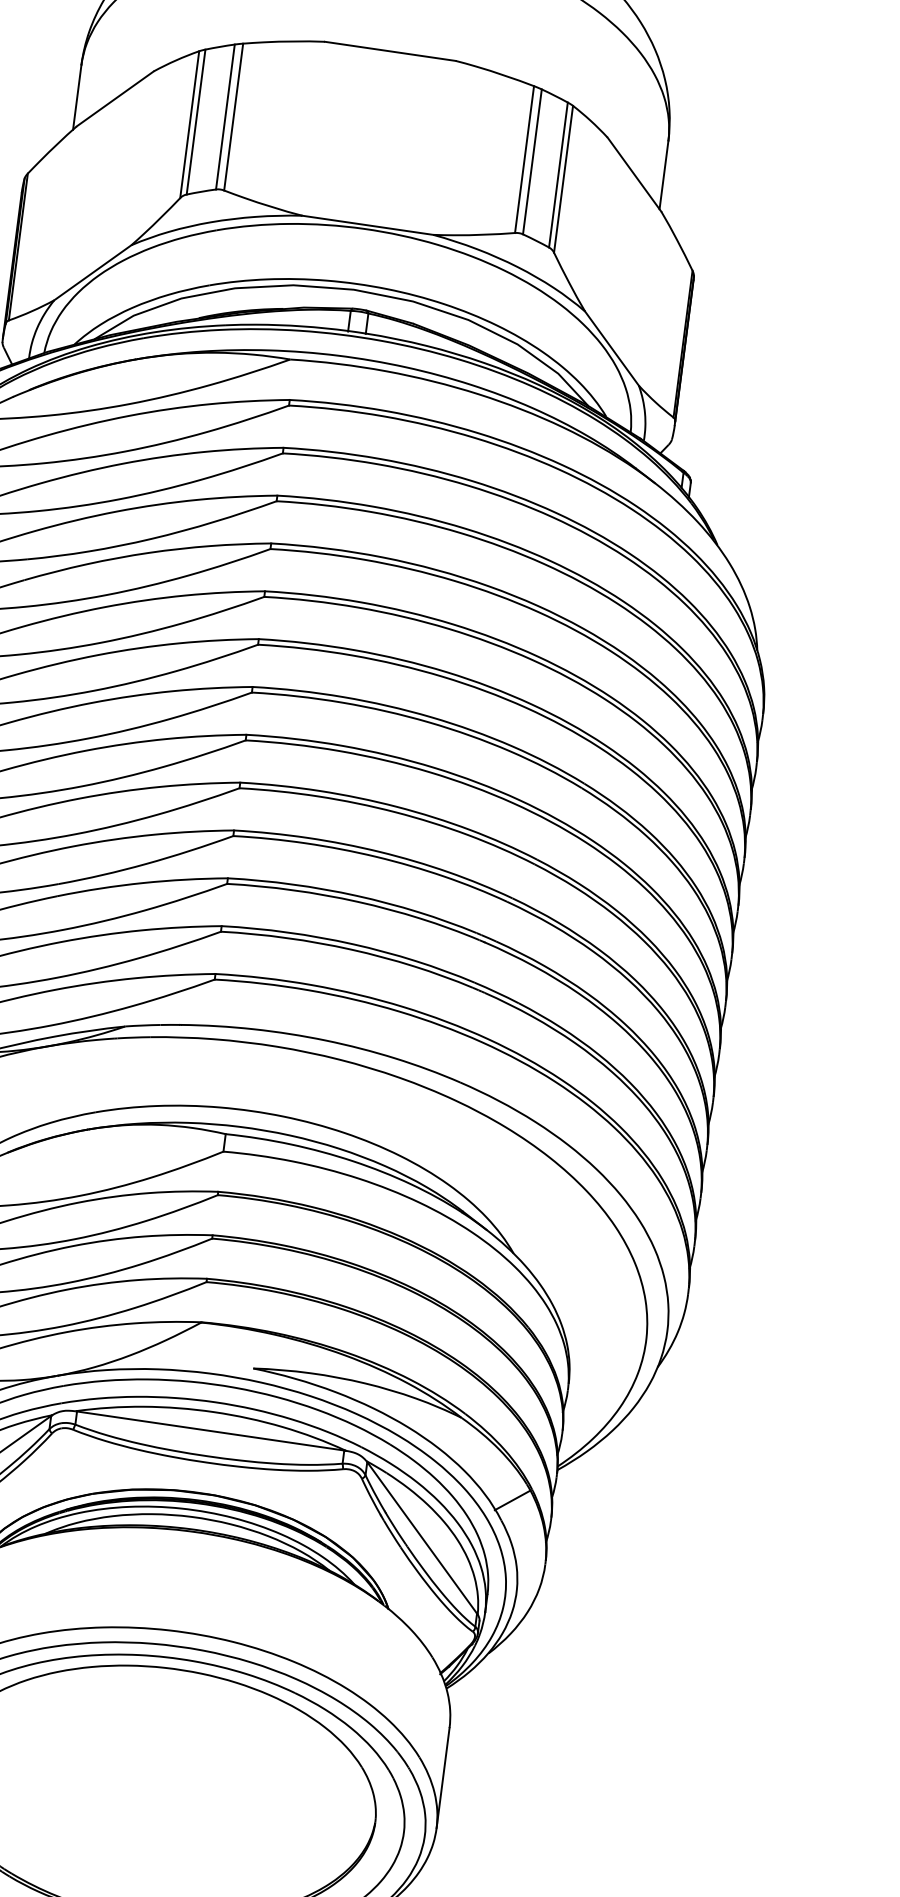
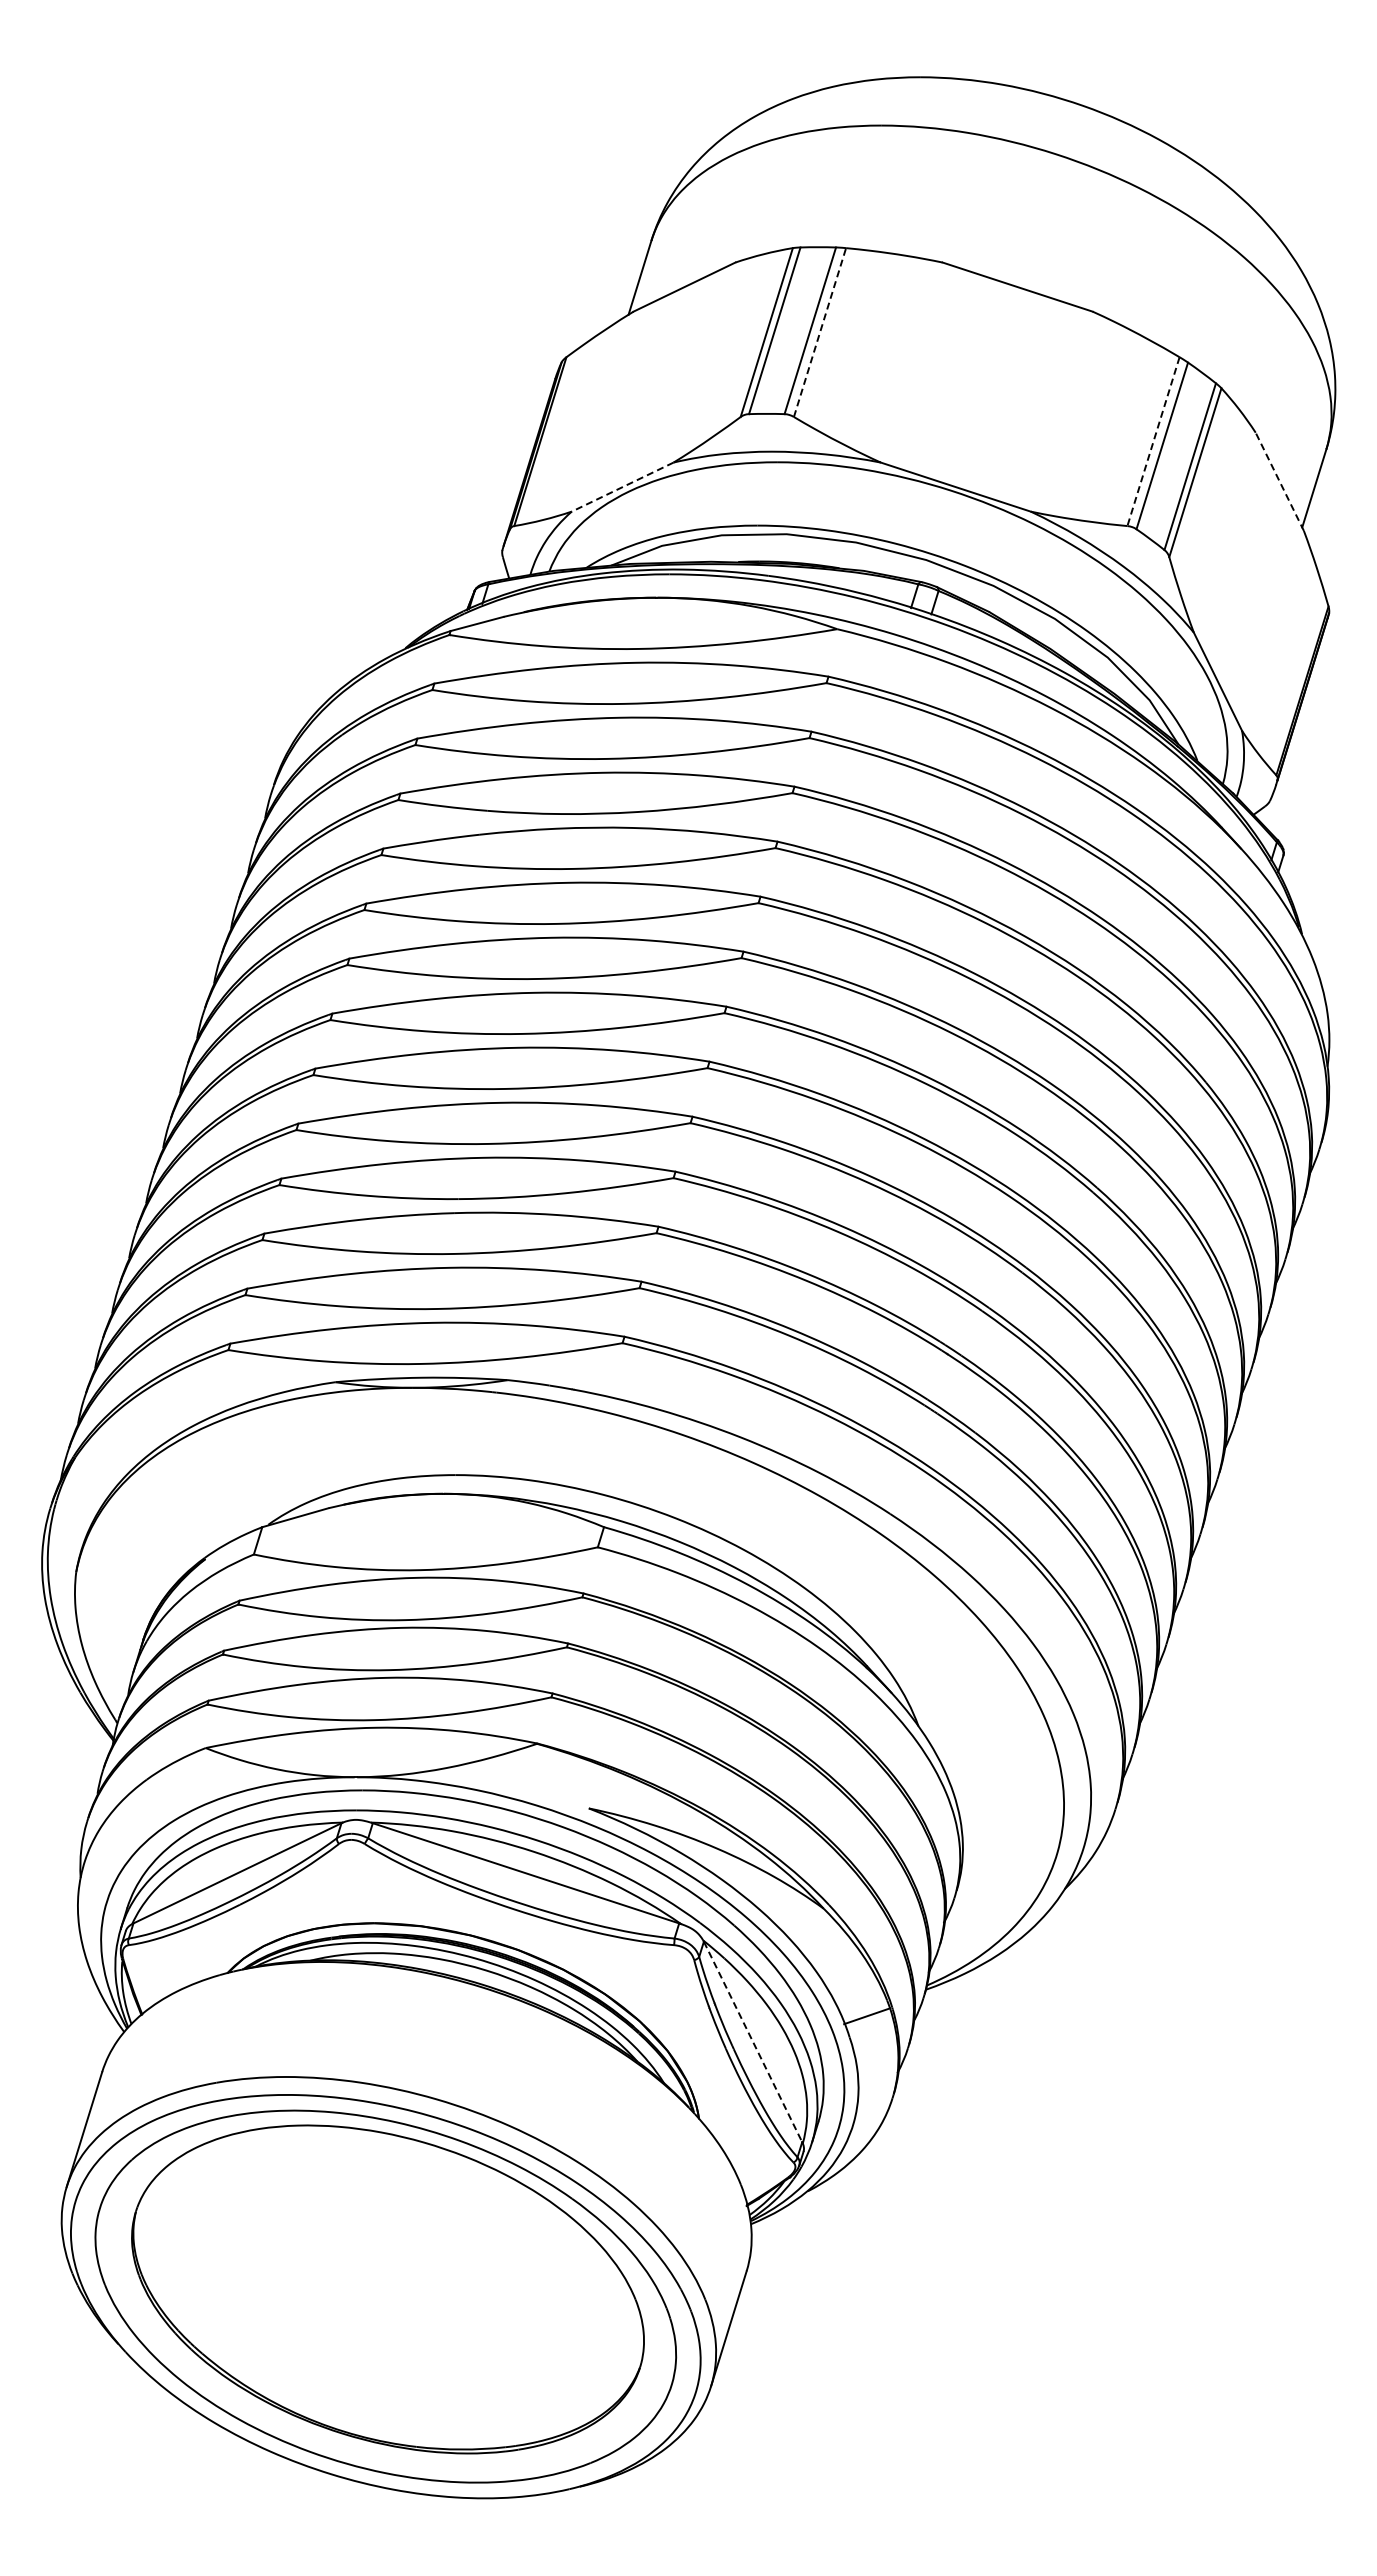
line: (234, 116) -> (820, 332), solid -> dashed
line: (524, 160) -> (1153, 442), solid -> dashed
line: (634, 174) -> (1279, 481), solid -> dashed
line: (92, 273) -> (622, 487), solid -> dashed
line: (422, 1537) -> (753, 2041), solid -> dashed

